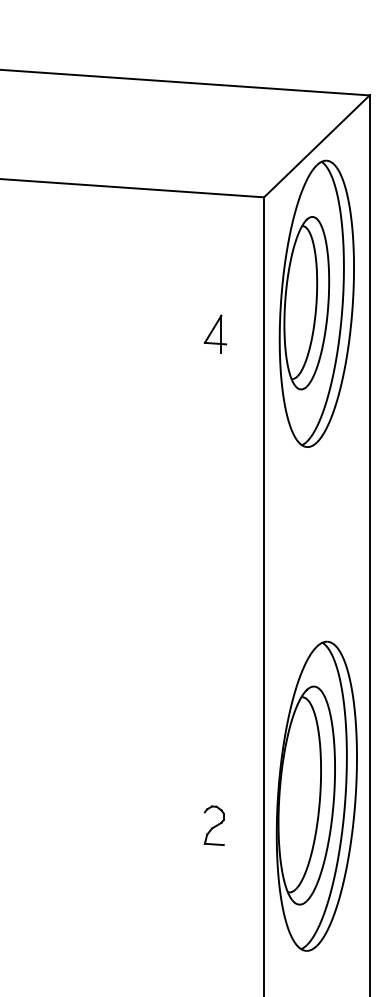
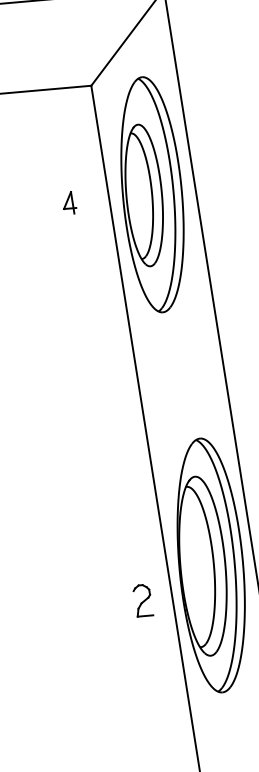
part: (316, 303) -> (152, 194), moved
part: (214, 333) -> (68, 202), size x0.7
part: (213, 825) -> (142, 600), moved

